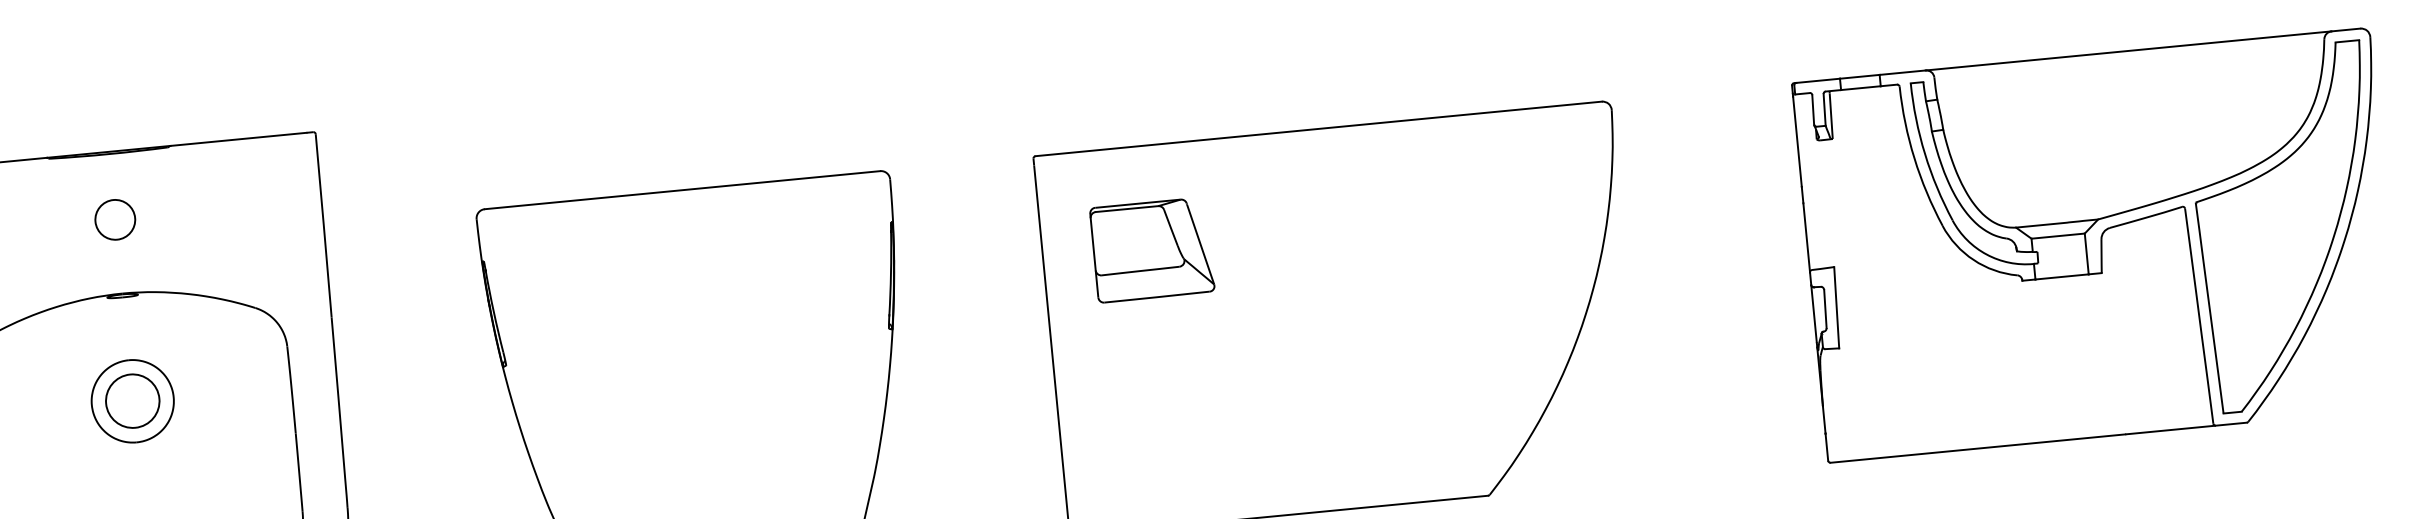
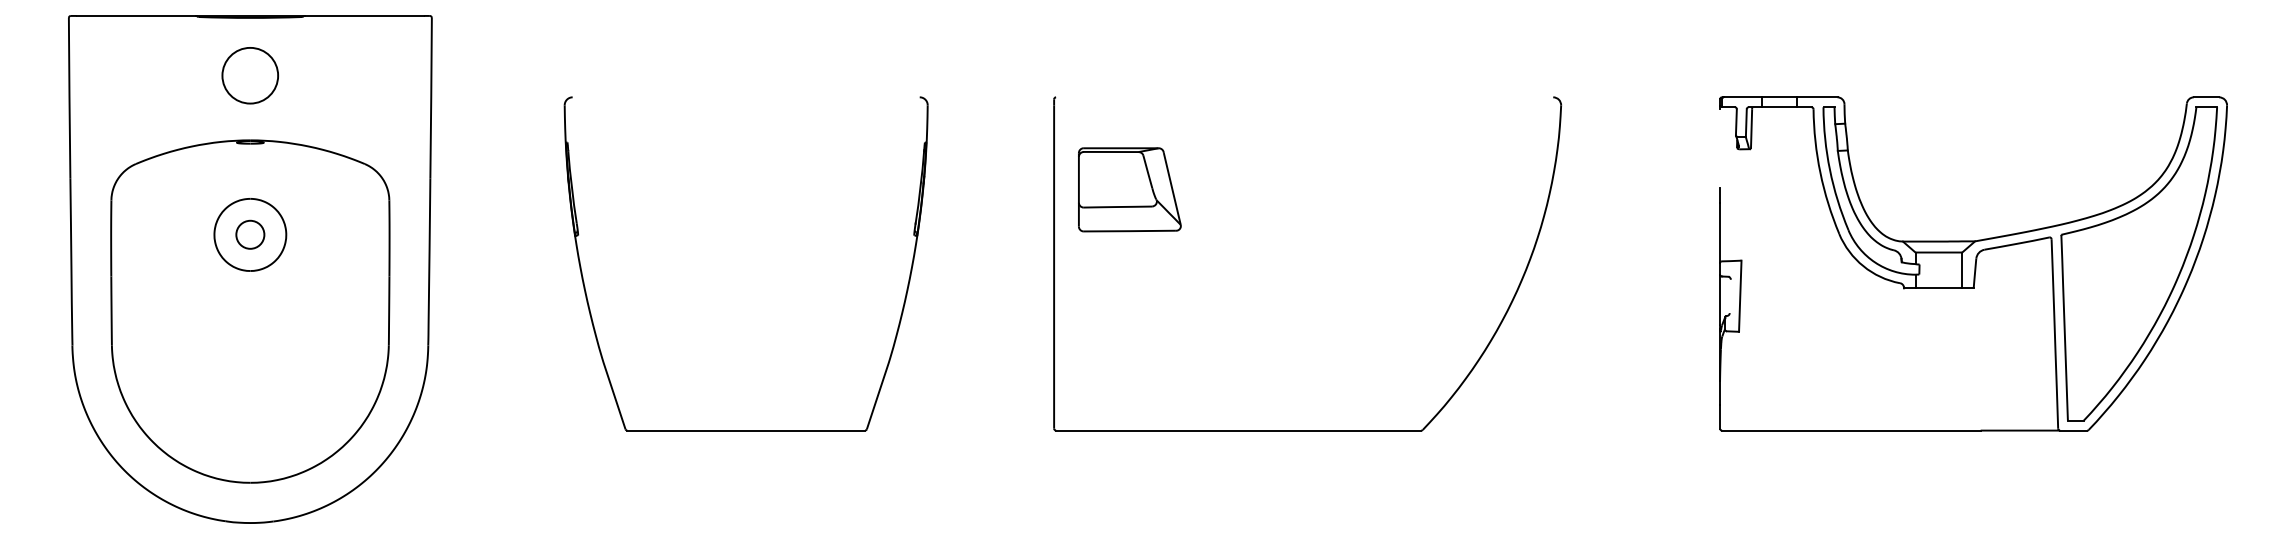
line: (2128, 51) -> (2015, 97), removed
line: (1318, 129) -> (1304, 97), removed
line: (1797, 141) -> (1720, 148), removed
line: (681, 190) -> (745, 97), removed
circle: (115, 219) -> (250, 75), size x1.6
part: (1151, 249) -> (1129, 189), moved
line: (1824, 309) -> (1729, 296), removed
circle: (132, 400) -> (250, 234), size x0.6

